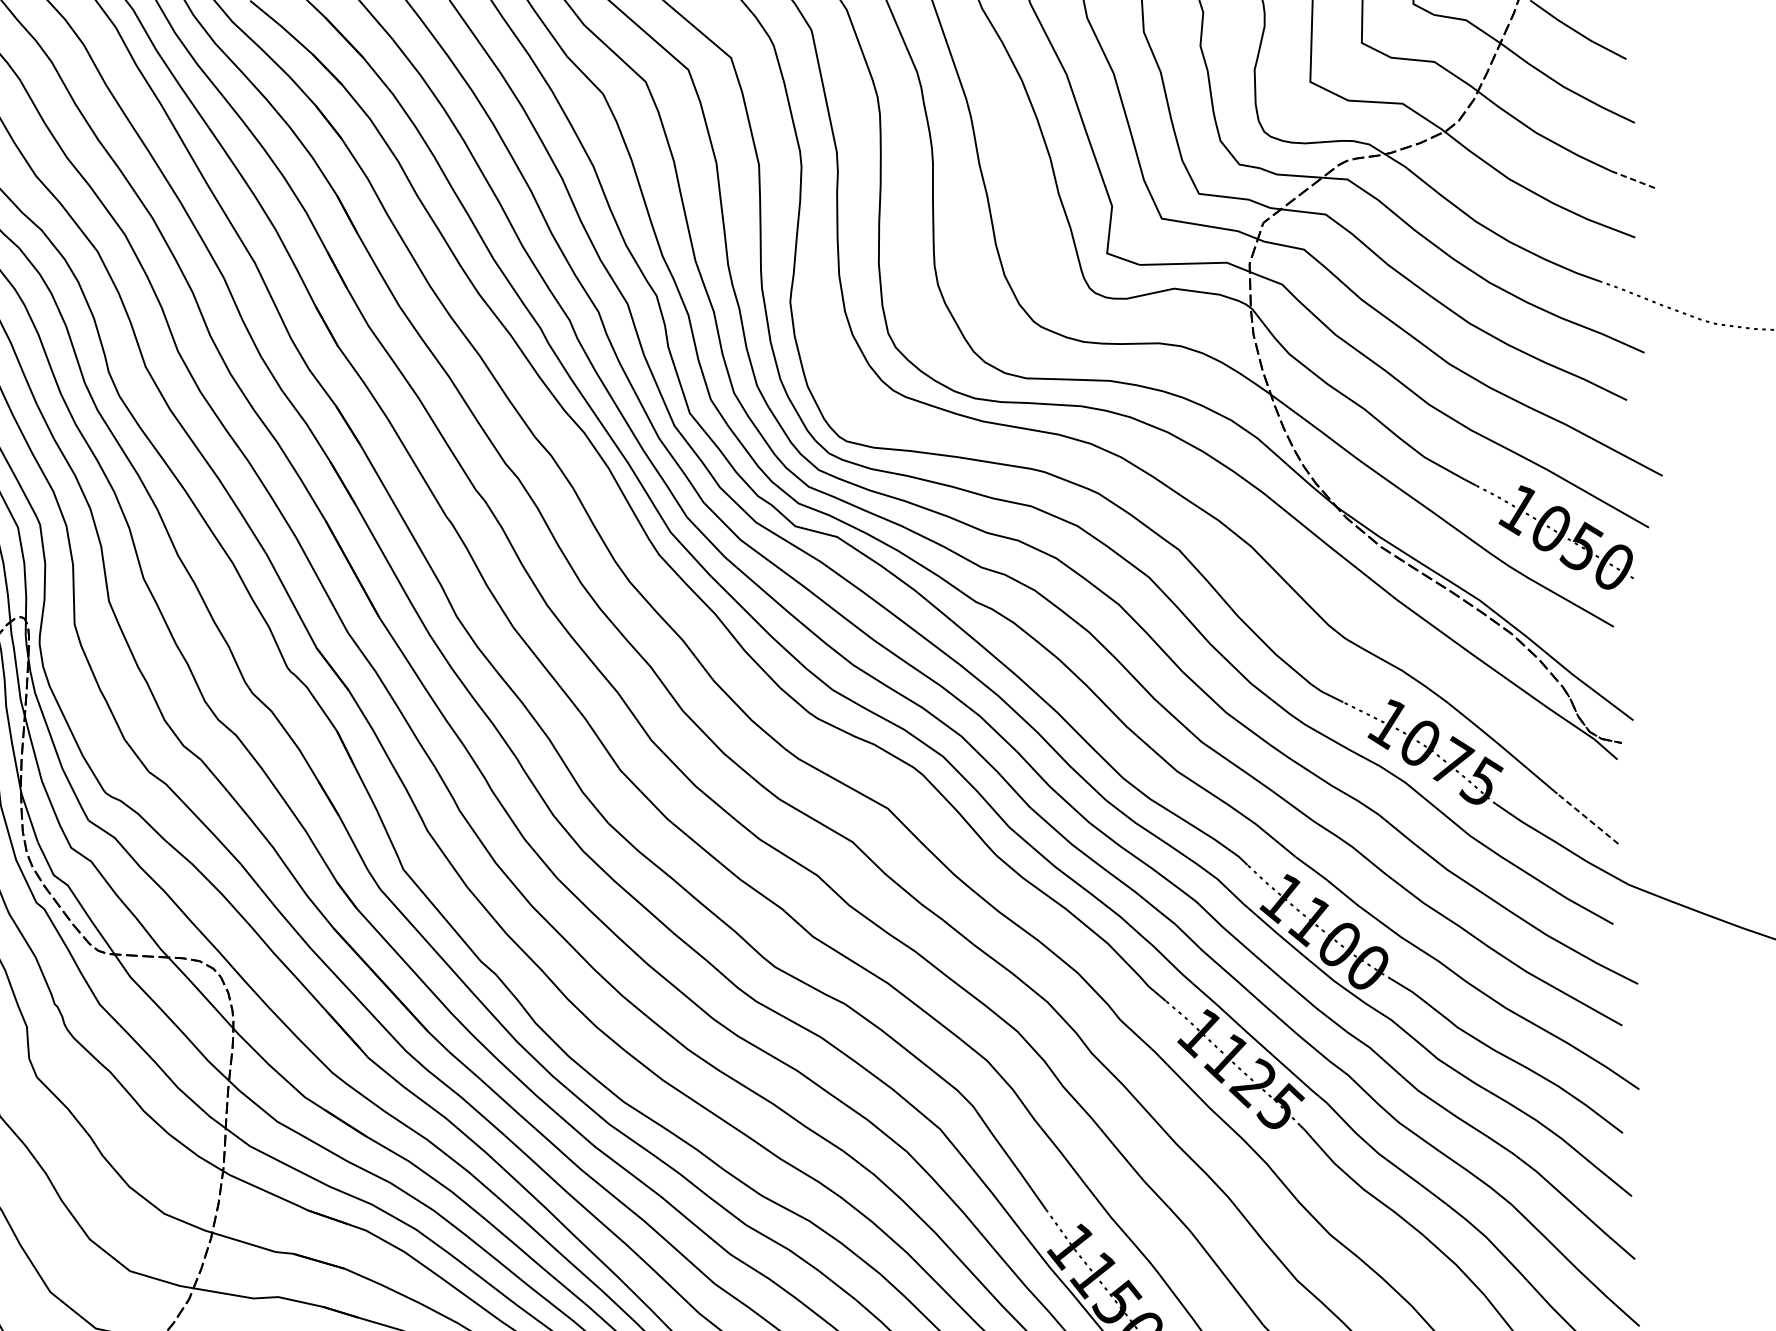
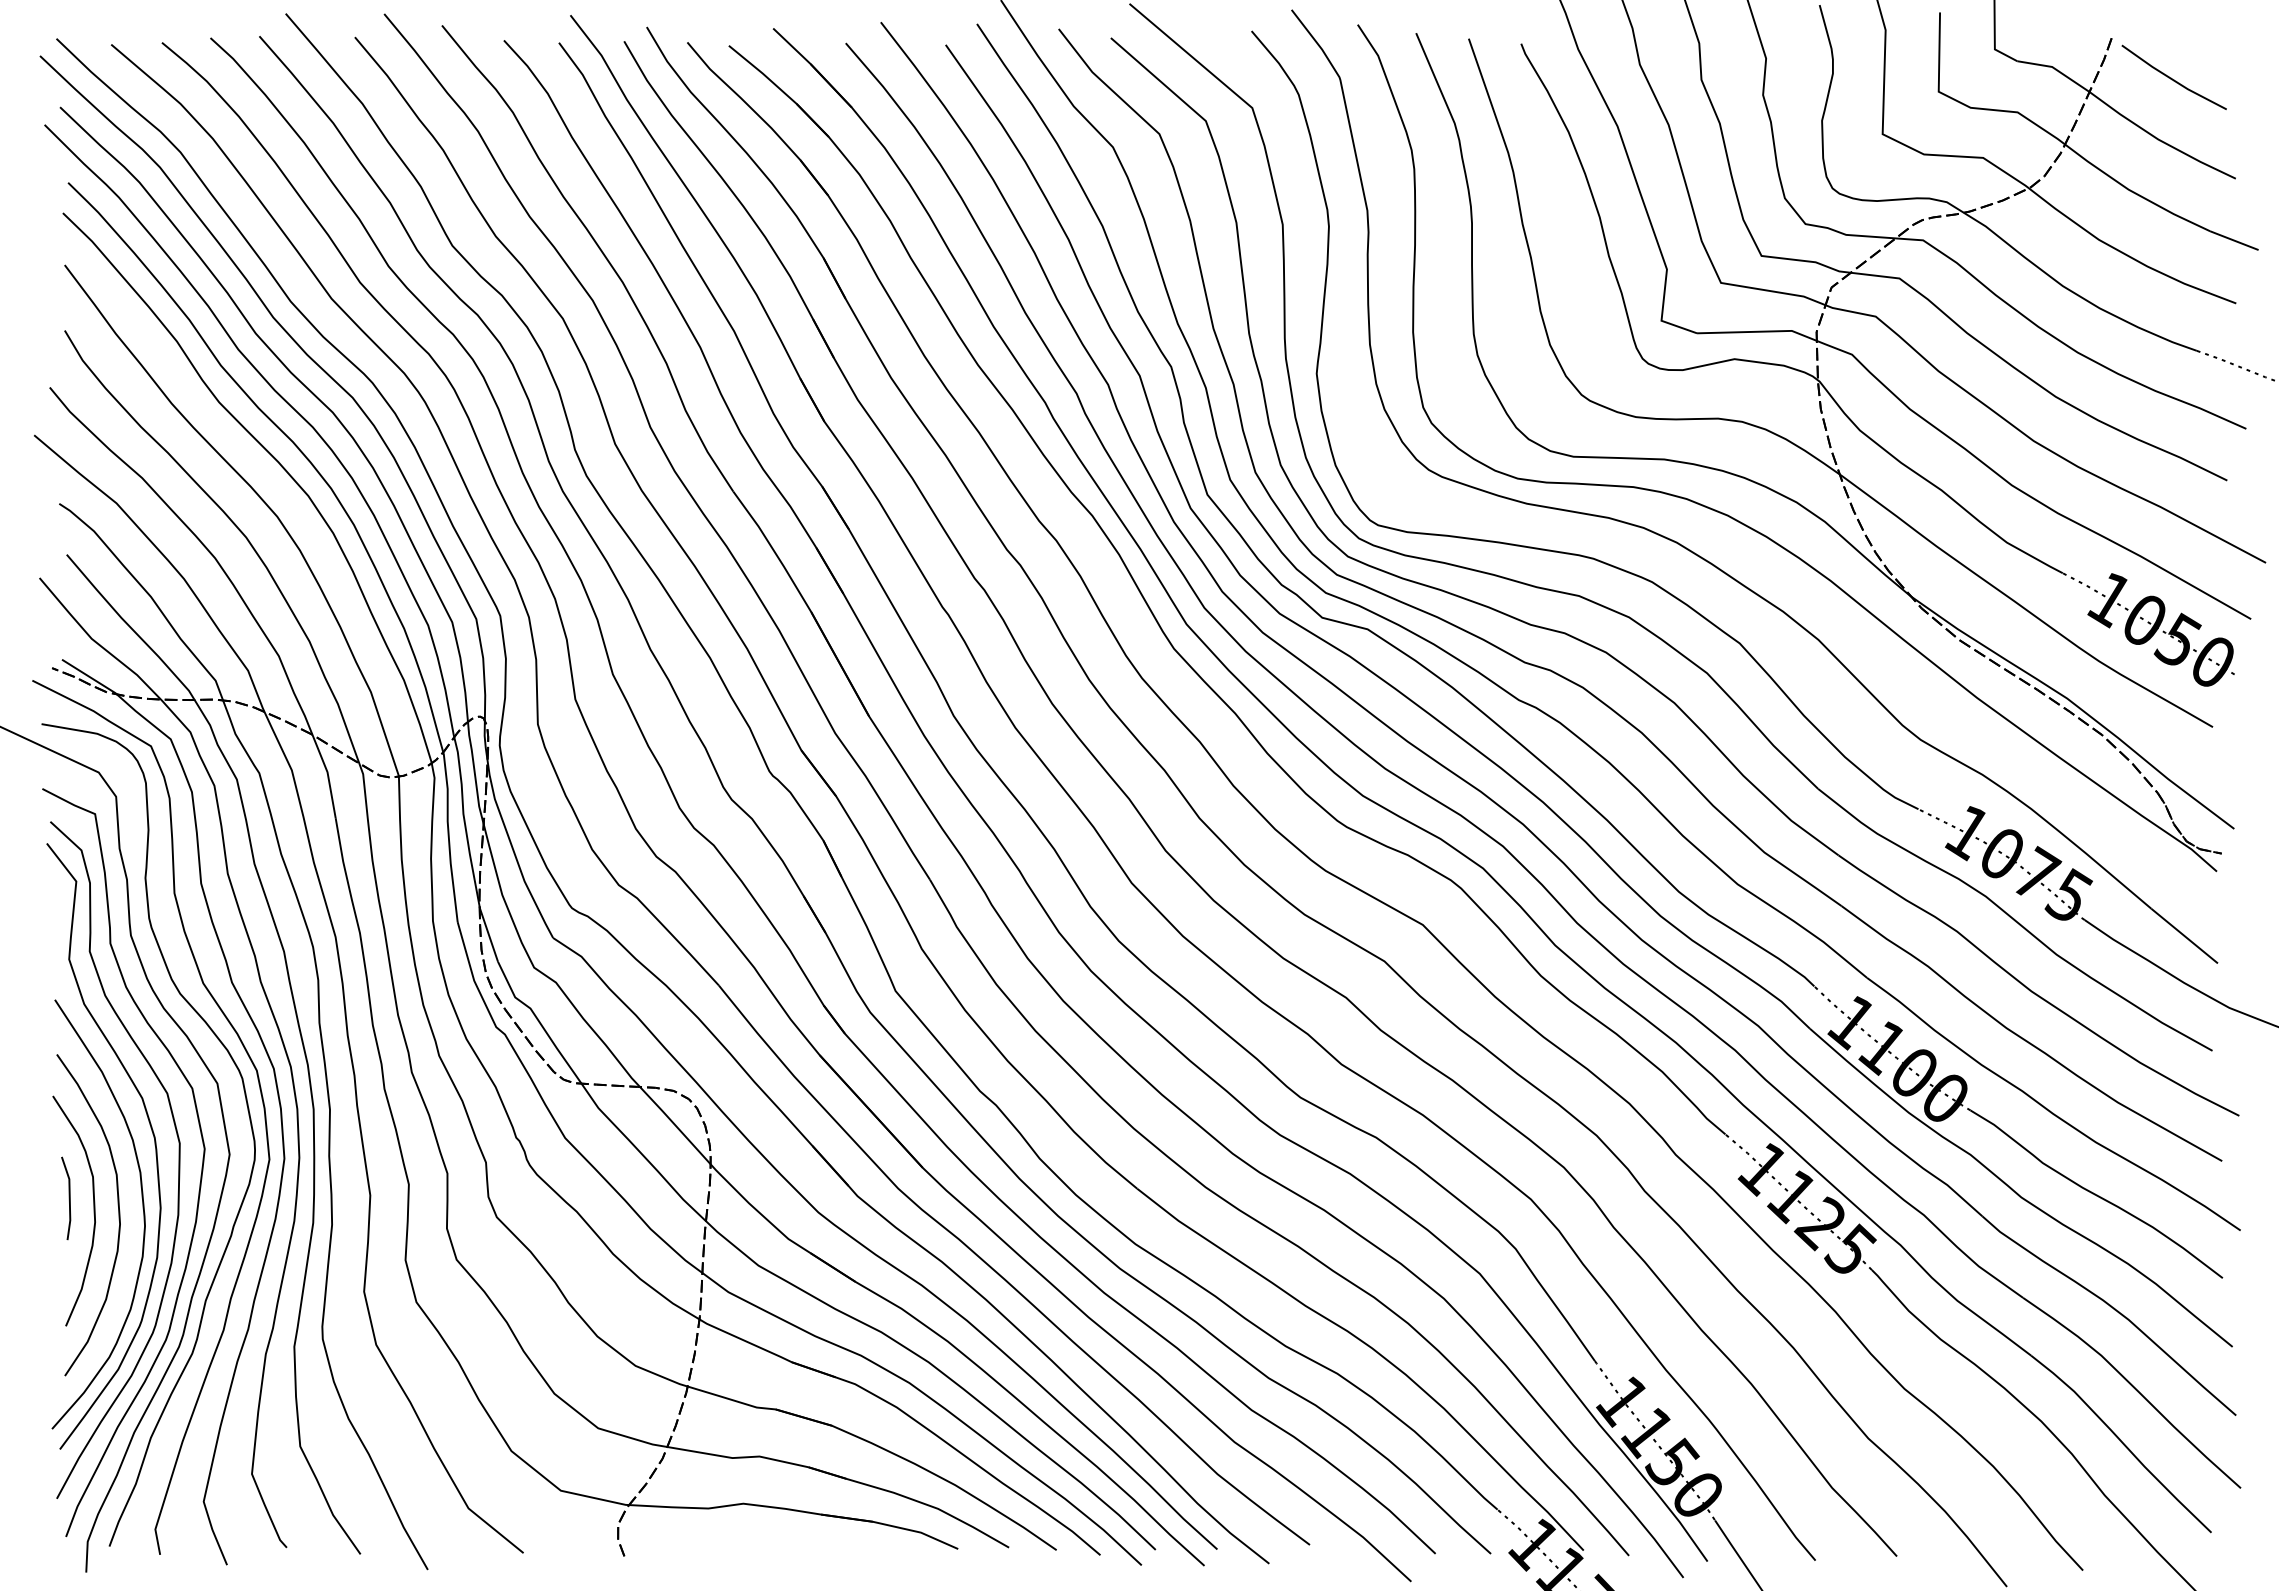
line: (1633, 179) -> (2234, 240), dashed -> solid
line: (1587, 818) -> (2184, 935), dashed -> solid

